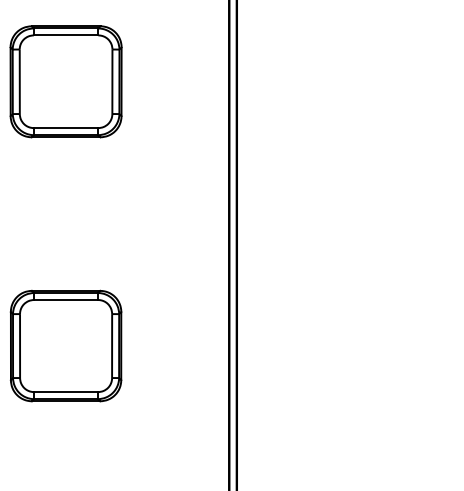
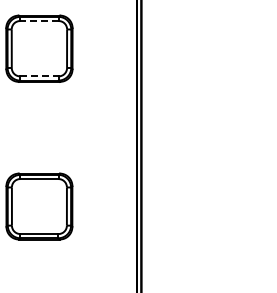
line: (64, 36) -> (38, 21), solid -> dashed
line: (66, 128) -> (39, 76), solid -> dashed

